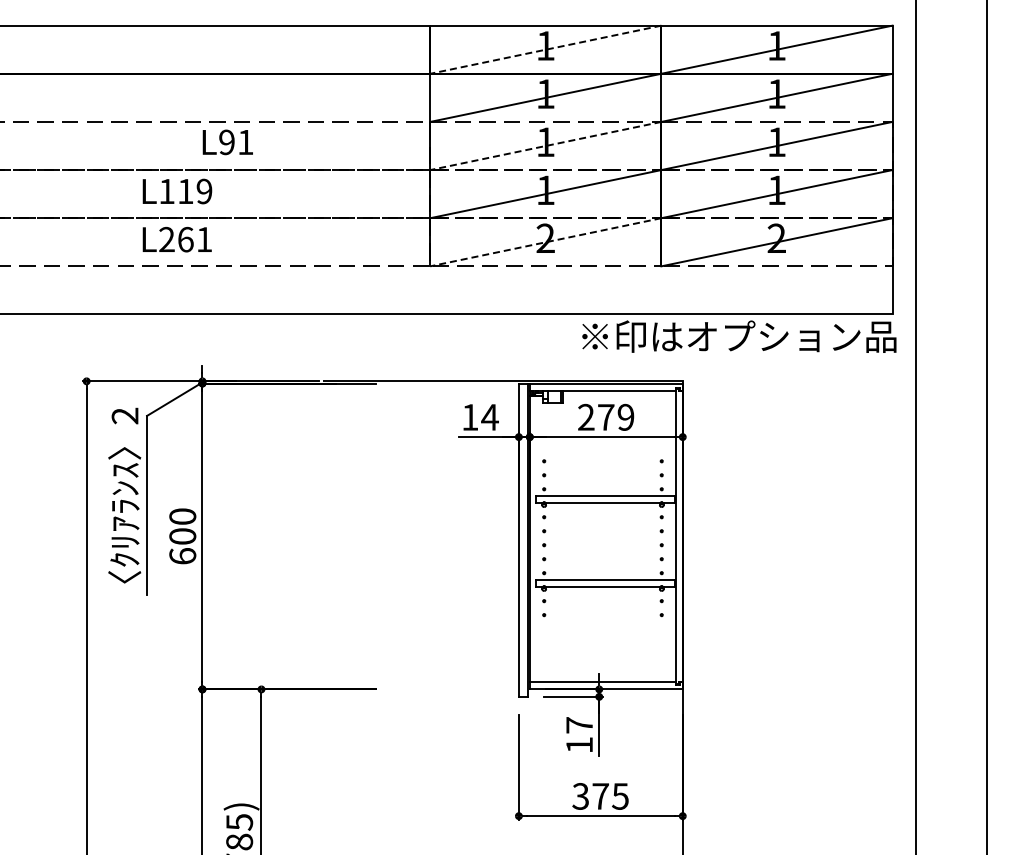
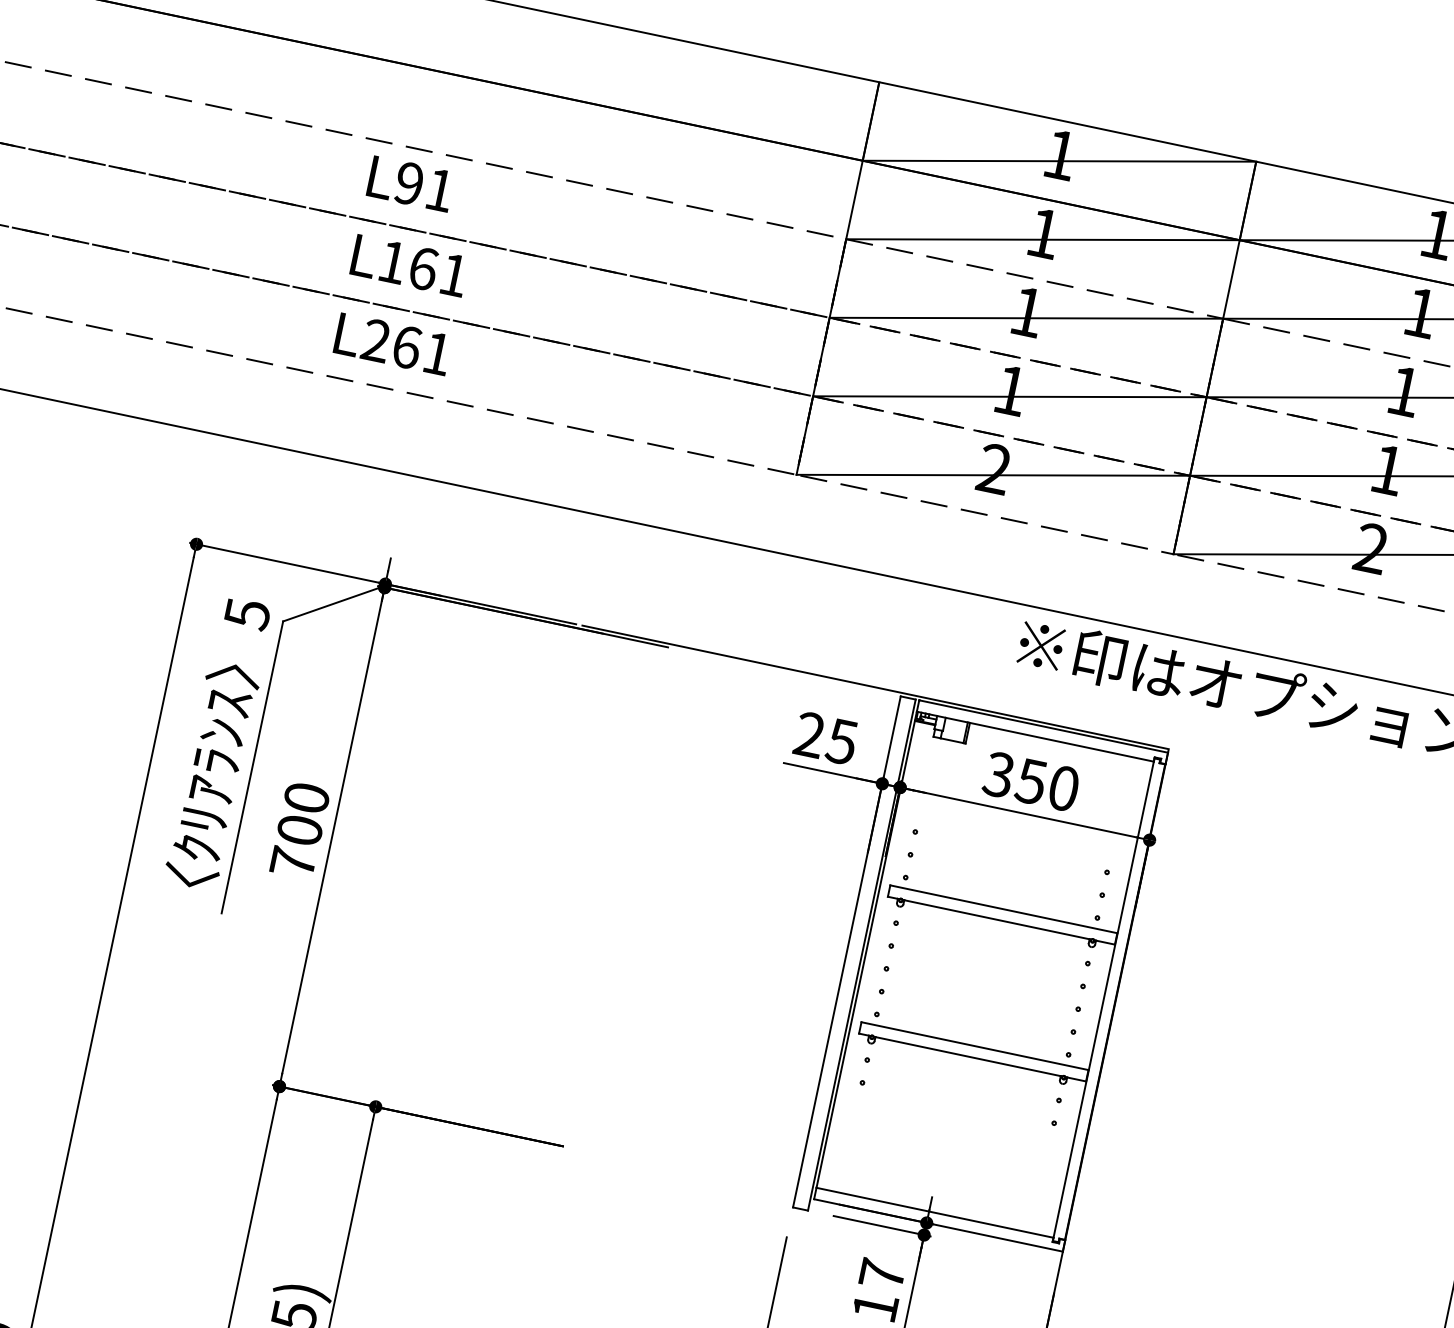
line: (545, 49) -> (1058, 160), dashed -> solid
text: (227, 142) -> (410, 184), moved
line: (545, 146) -> (1025, 318), dashed -> solid
text: (195, 191) -> (439, 272), L119 -> L161
line: (545, 242) -> (992, 475), dashed -> solid
text: (124, 415) -> (246, 612), 2 -> 5
text: (480, 416) -> (826, 736), 14 -> 25
text: (605, 417) -> (1030, 781), 279 -> 350
text: (182, 556) -> (292, 862), 600 -> 700

